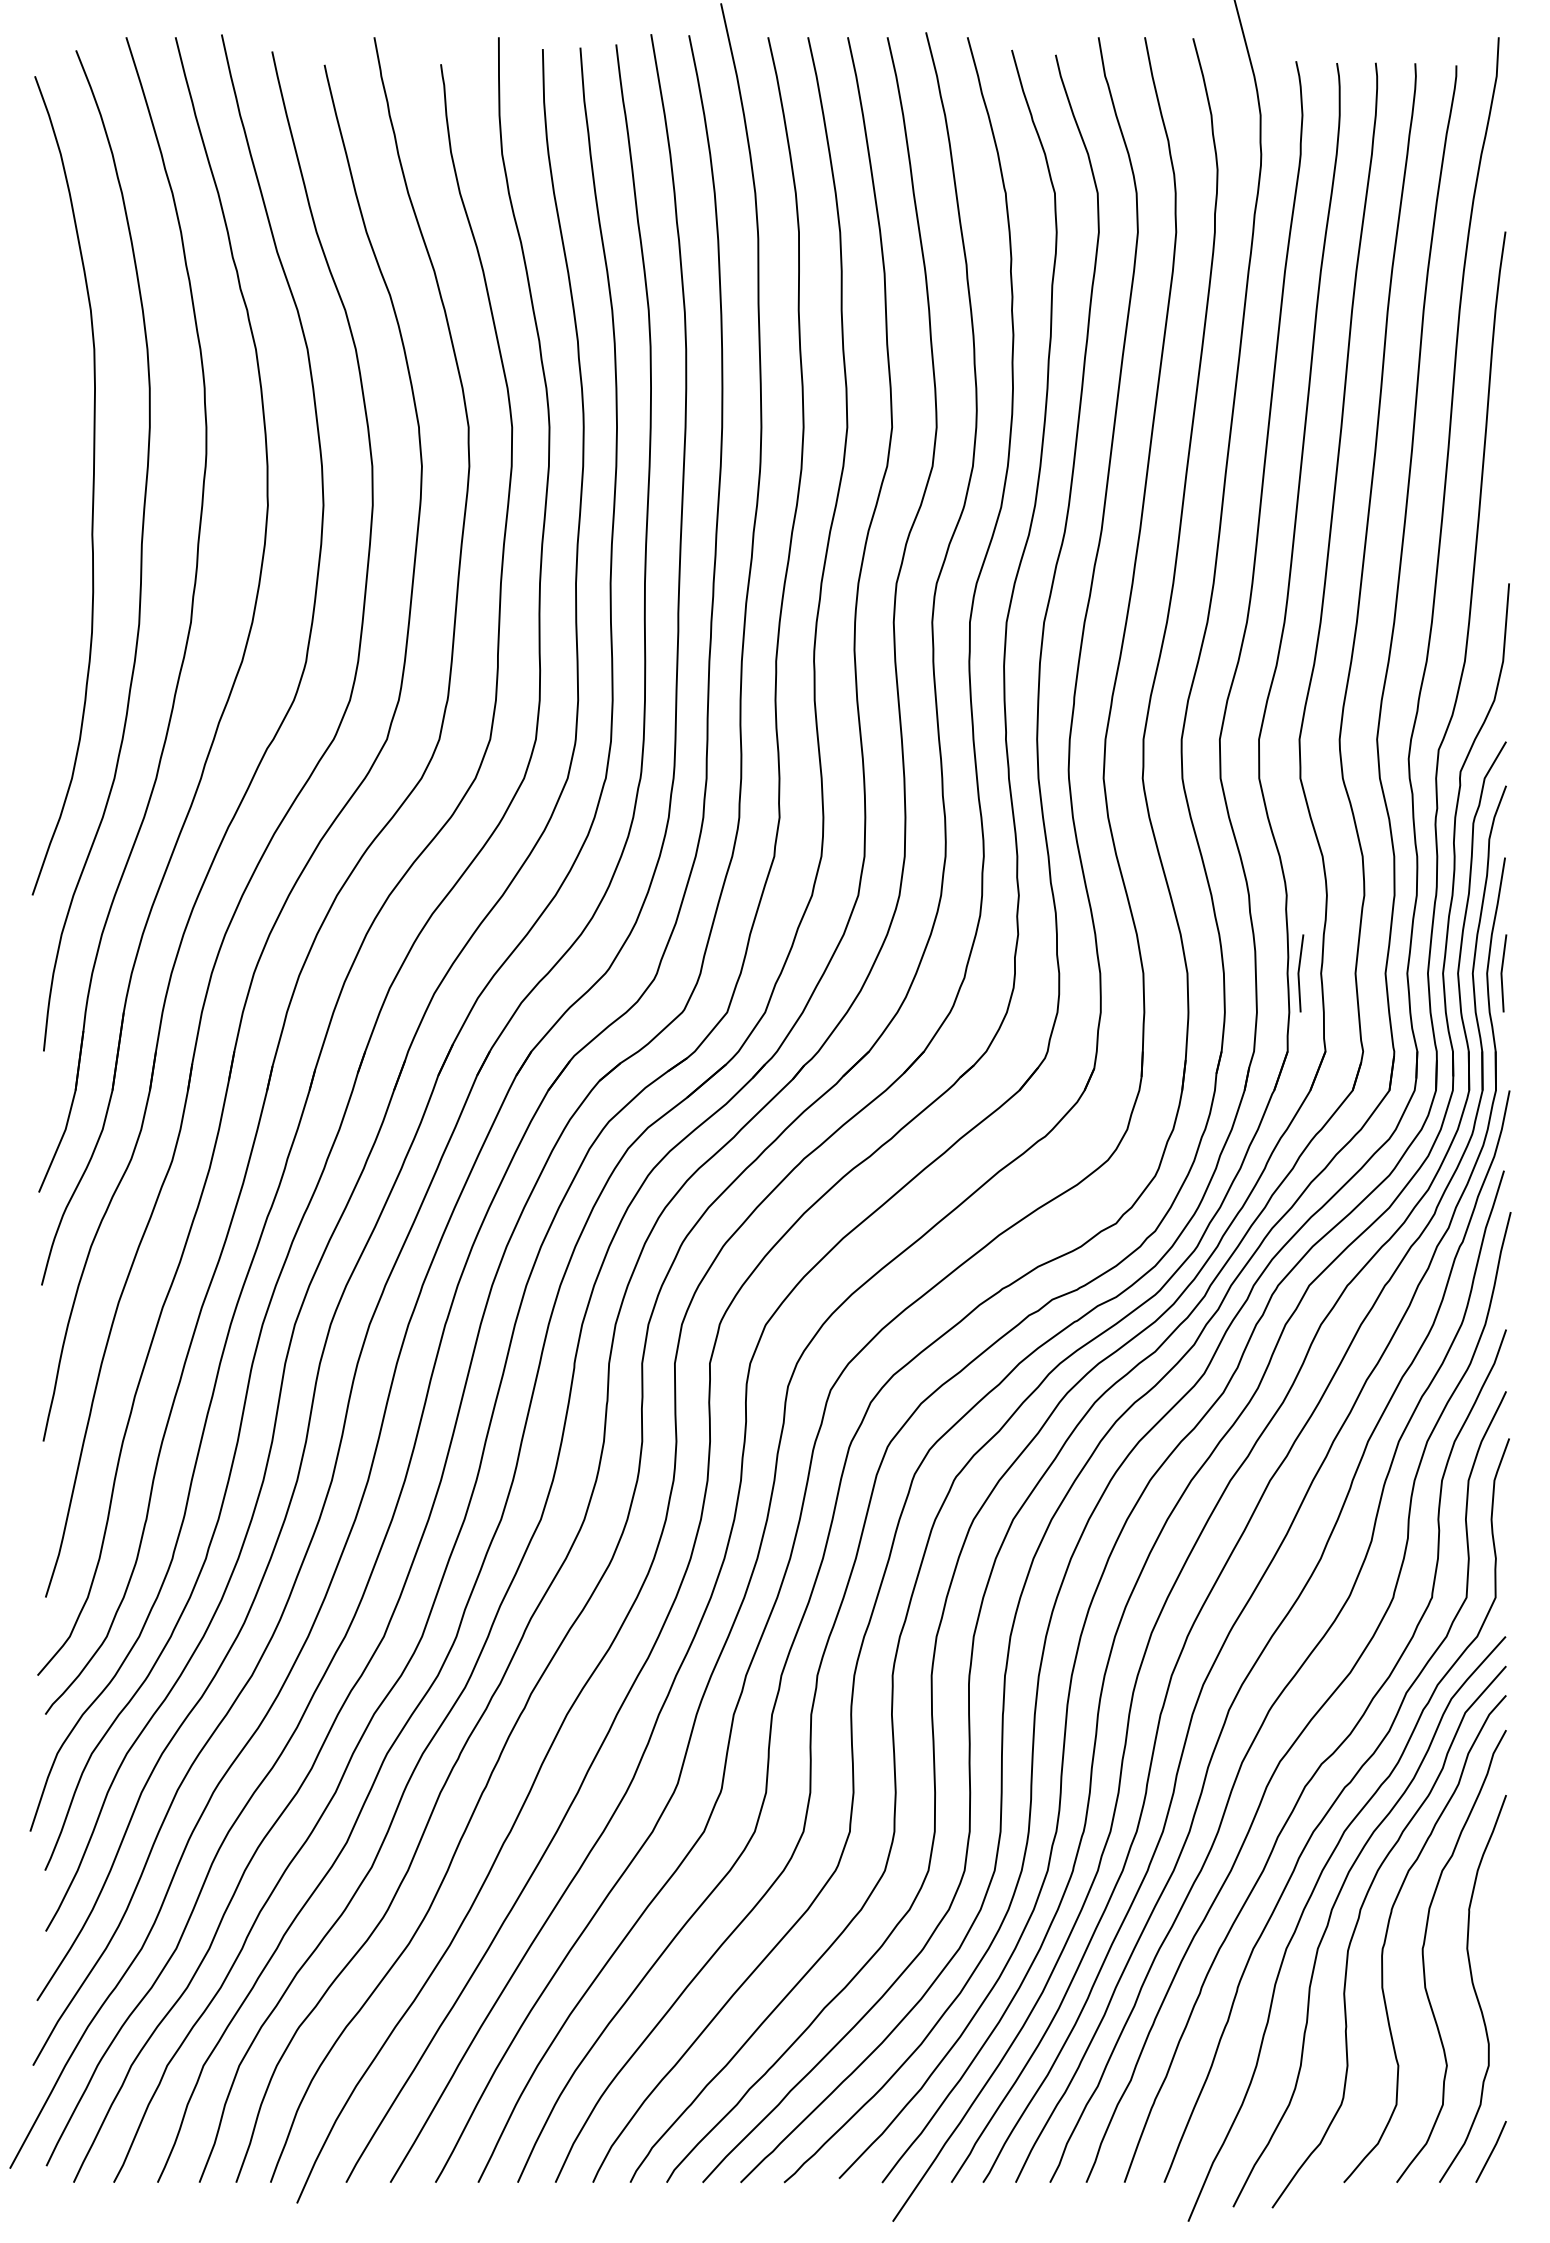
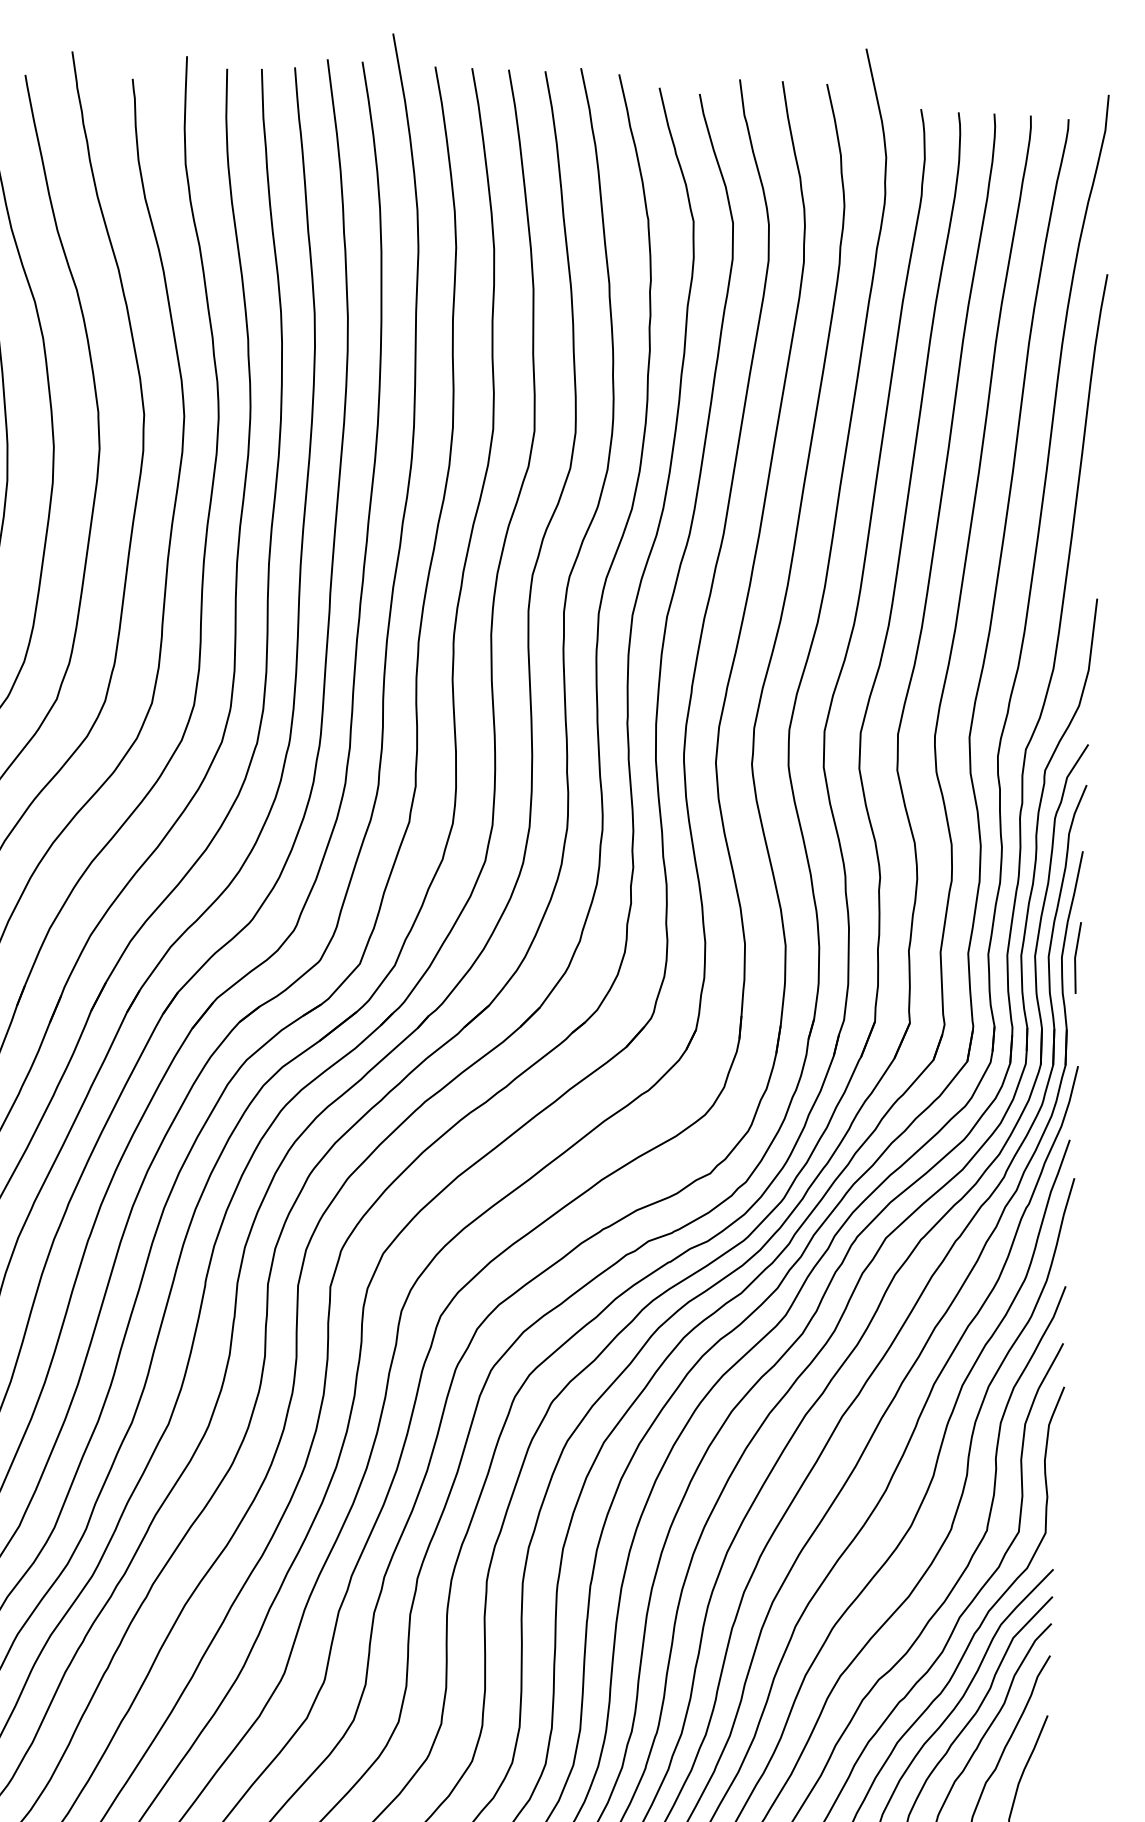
line: (1299, 973) -> (888, 950), removed

